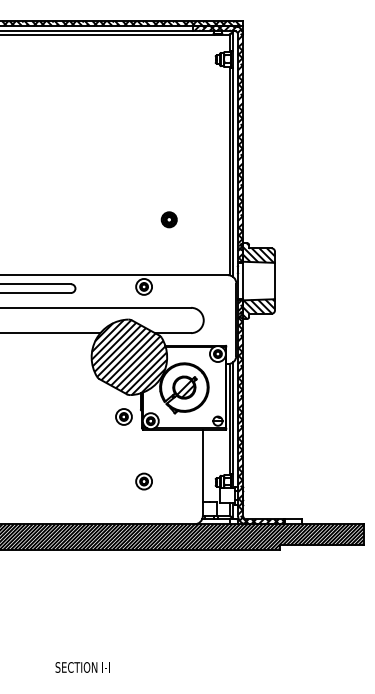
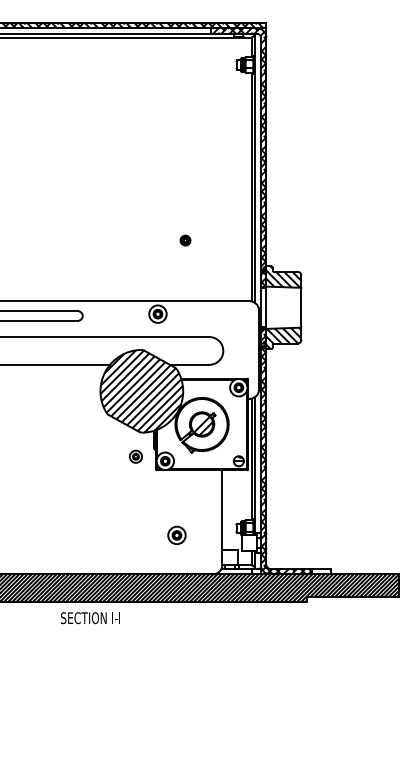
part: (169, 219) -> (185, 240), size x0.6
part: (123, 416) -> (135, 456), size x0.7
part: (143, 481) -> (176, 535), moved
text: (82, 667) -> (90, 618), moved

